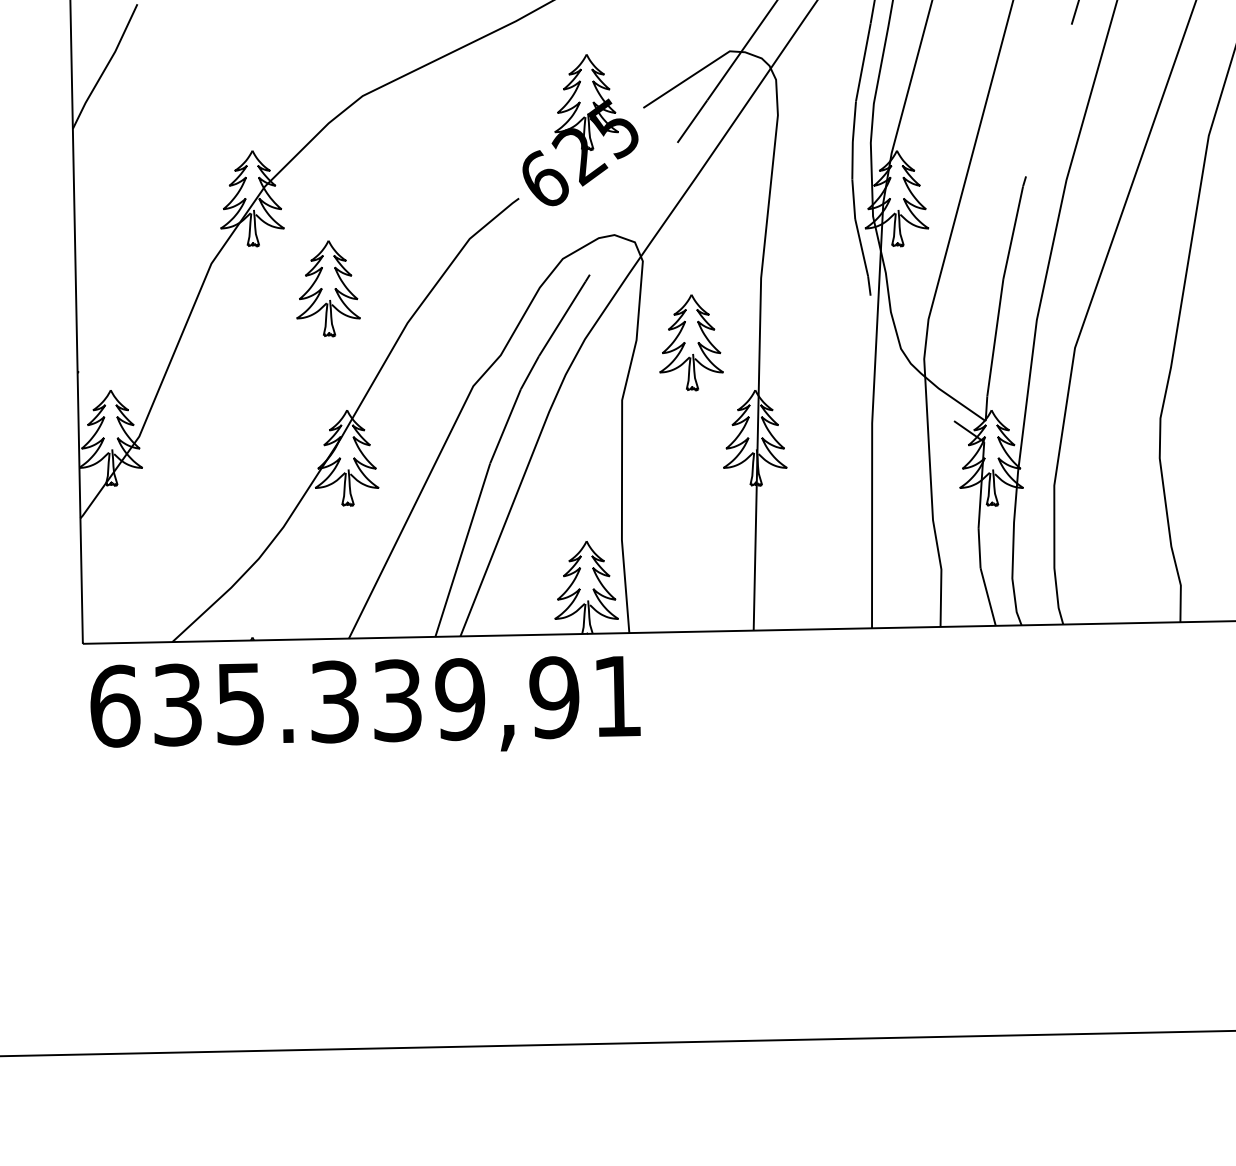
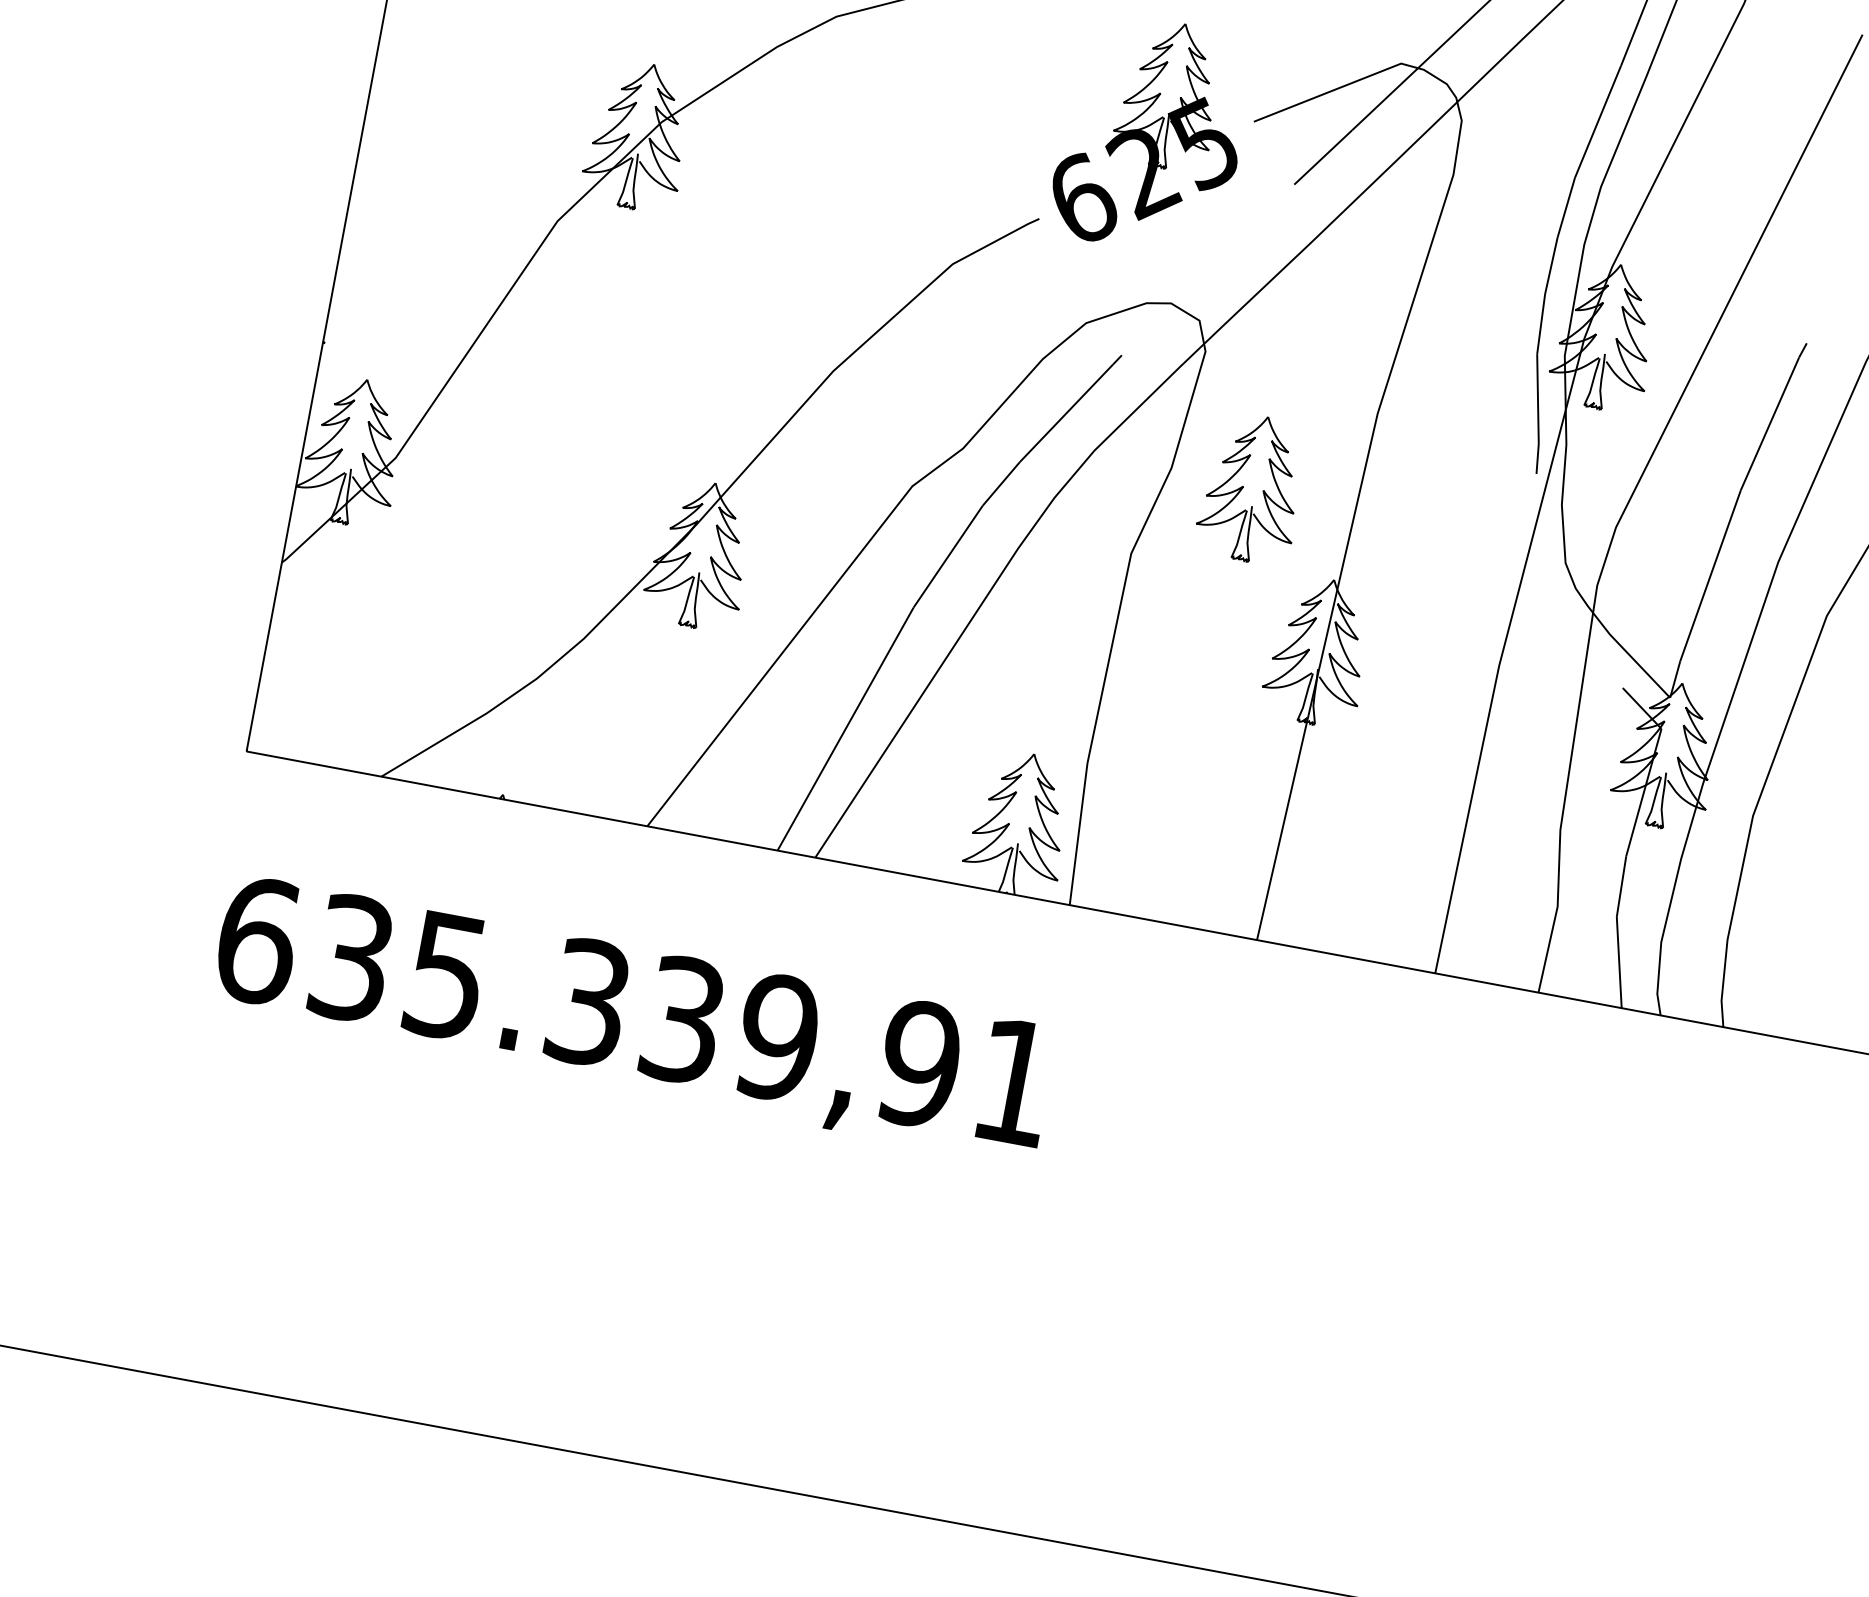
part: (328, 288) -> (725, 294), removed
text: (365, 703) -> (634, 1014), moved

